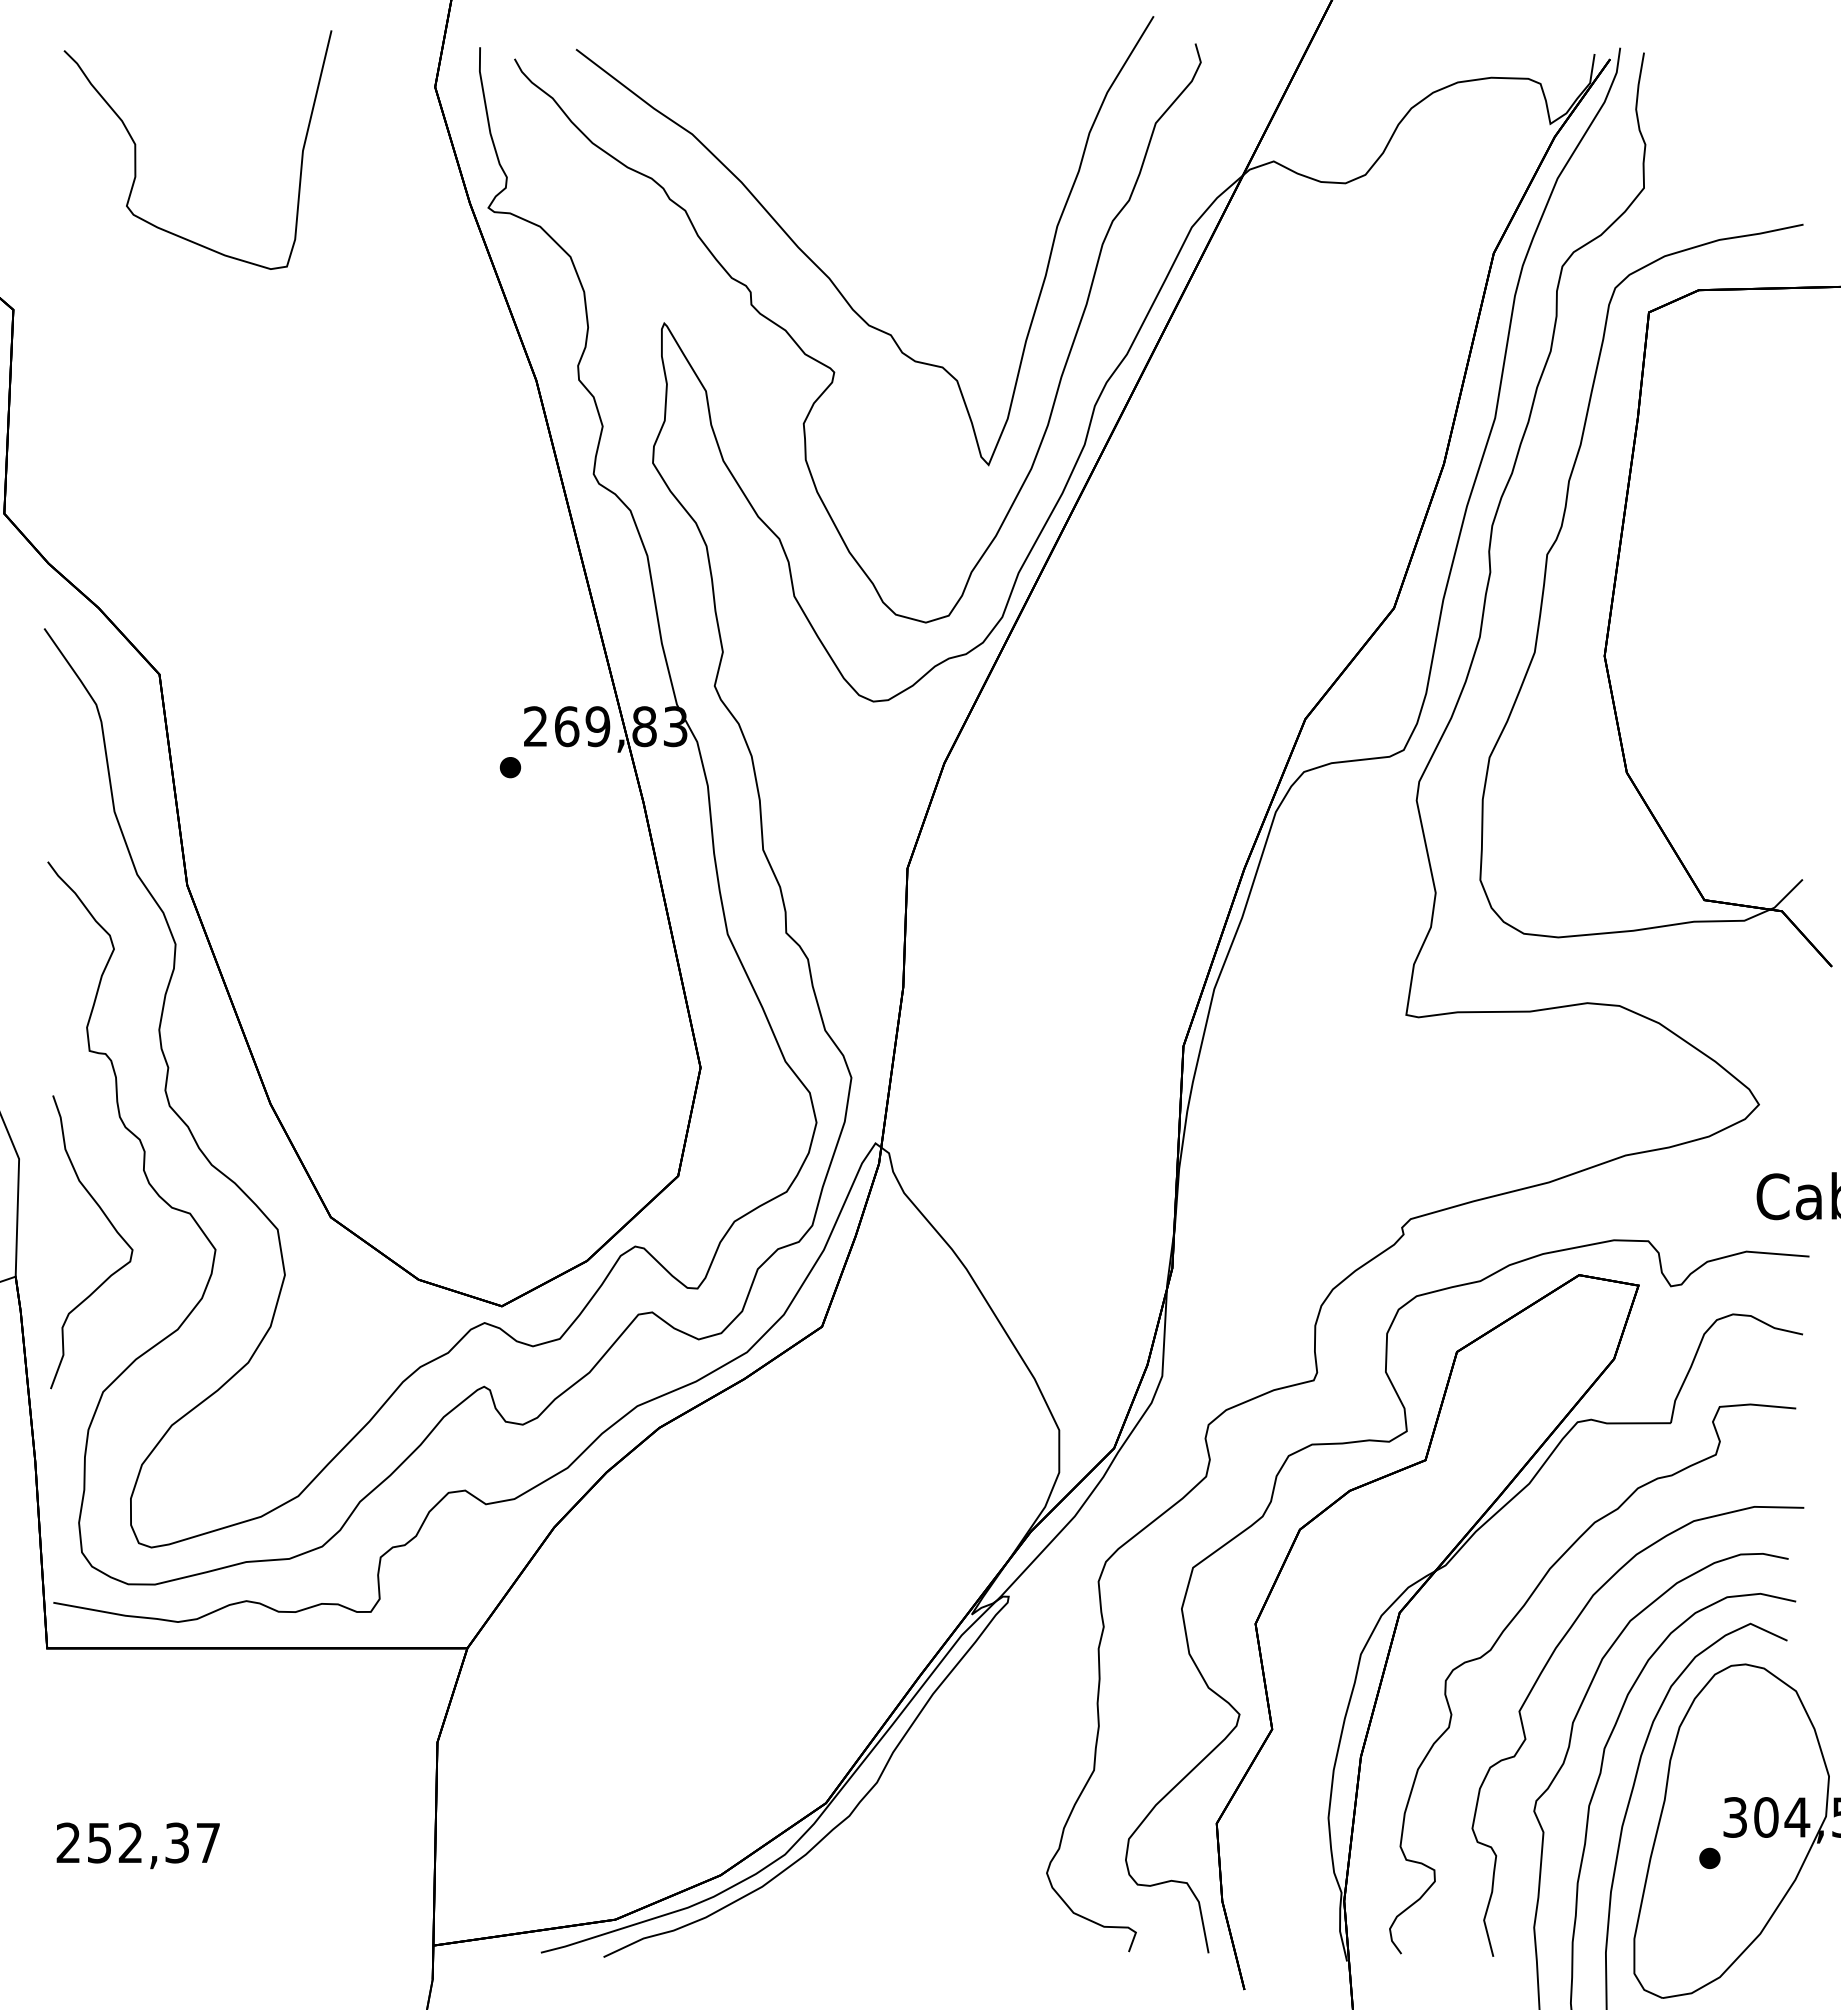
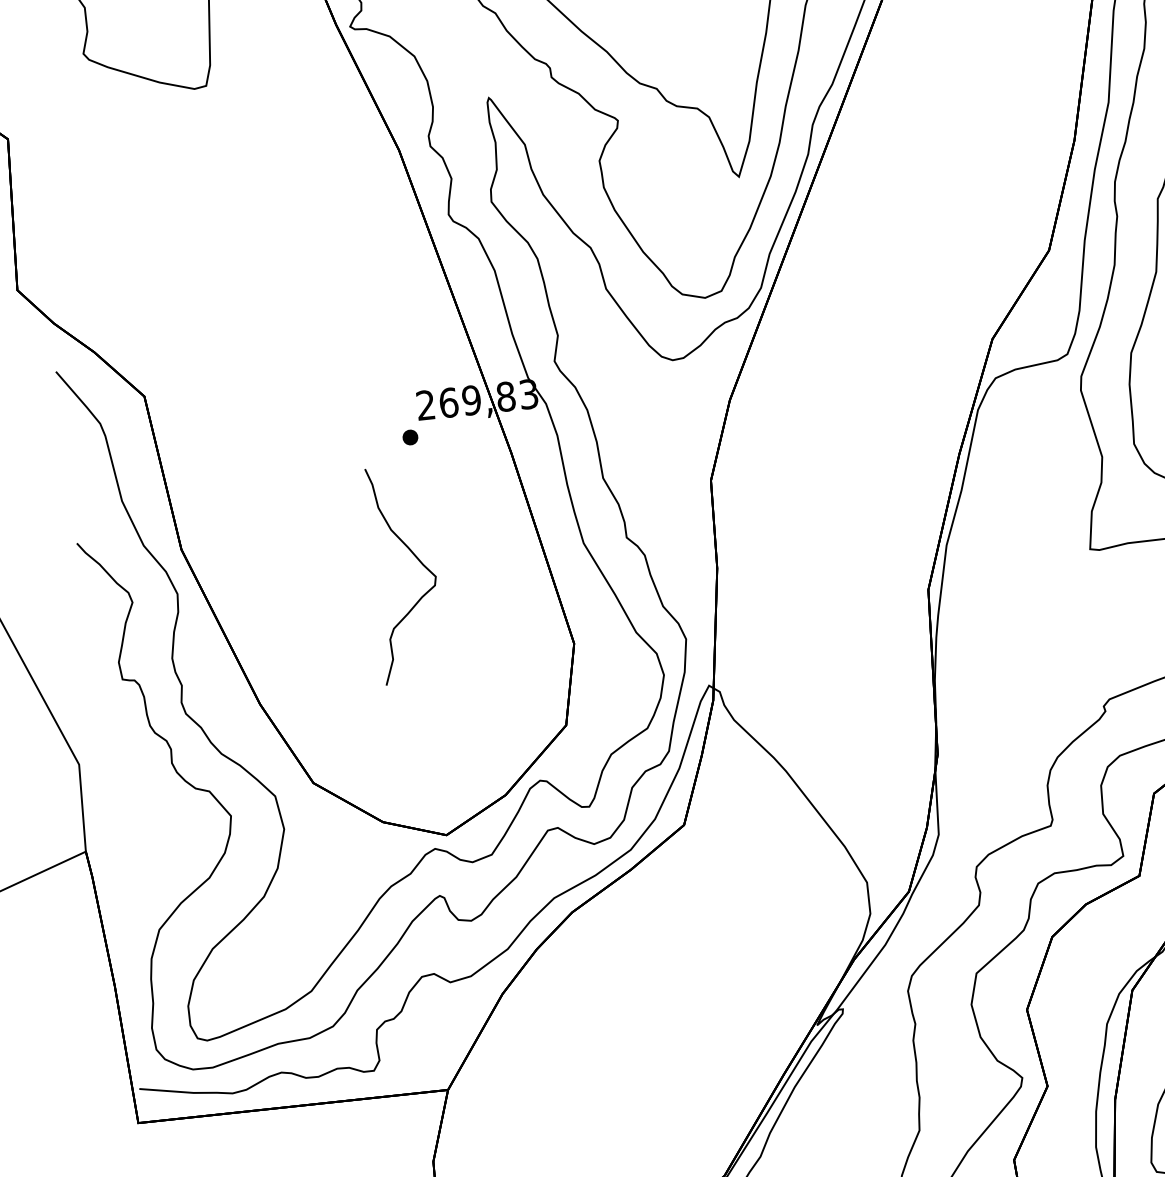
curve: (112, 1227) -> (419, 561), moved

